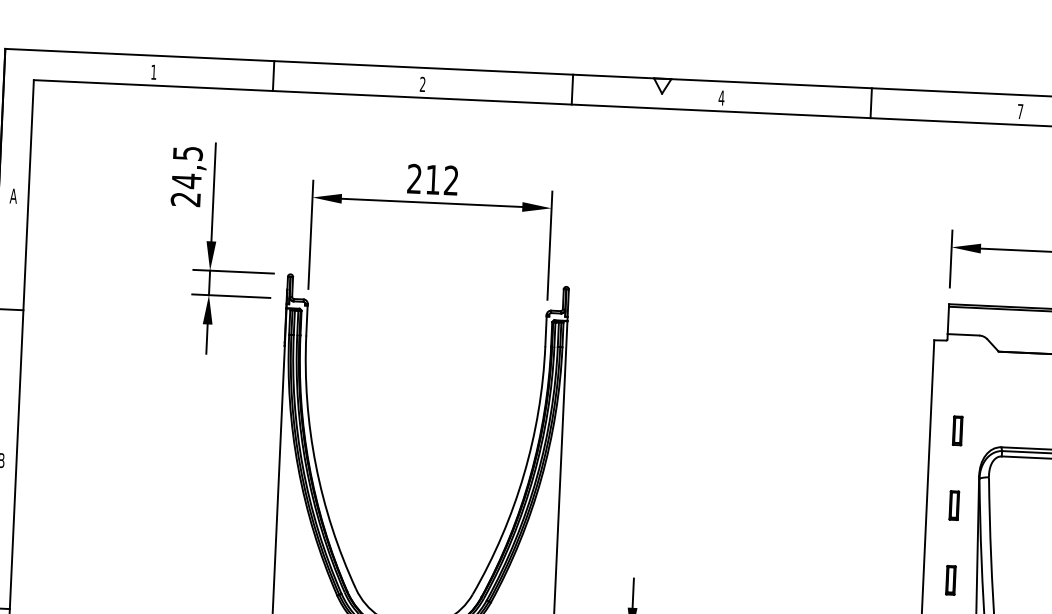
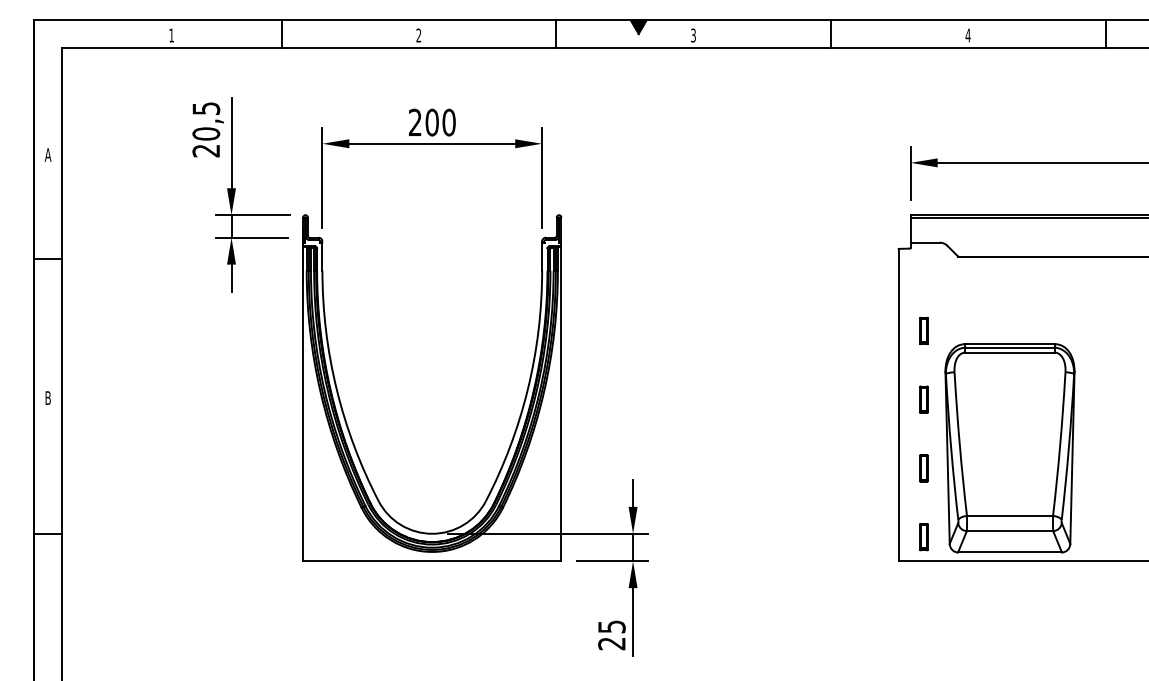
fill: (662, 86) -> (638, 27), added
text: (721, 98) -> (693, 35), 4 -> 3
text: (1019, 111) -> (967, 35), 7 -> 4
text: (442, 180) -> (440, 122), 212 -> 200
text: (186, 181) -> (206, 134), 24,5 -> 20,5

